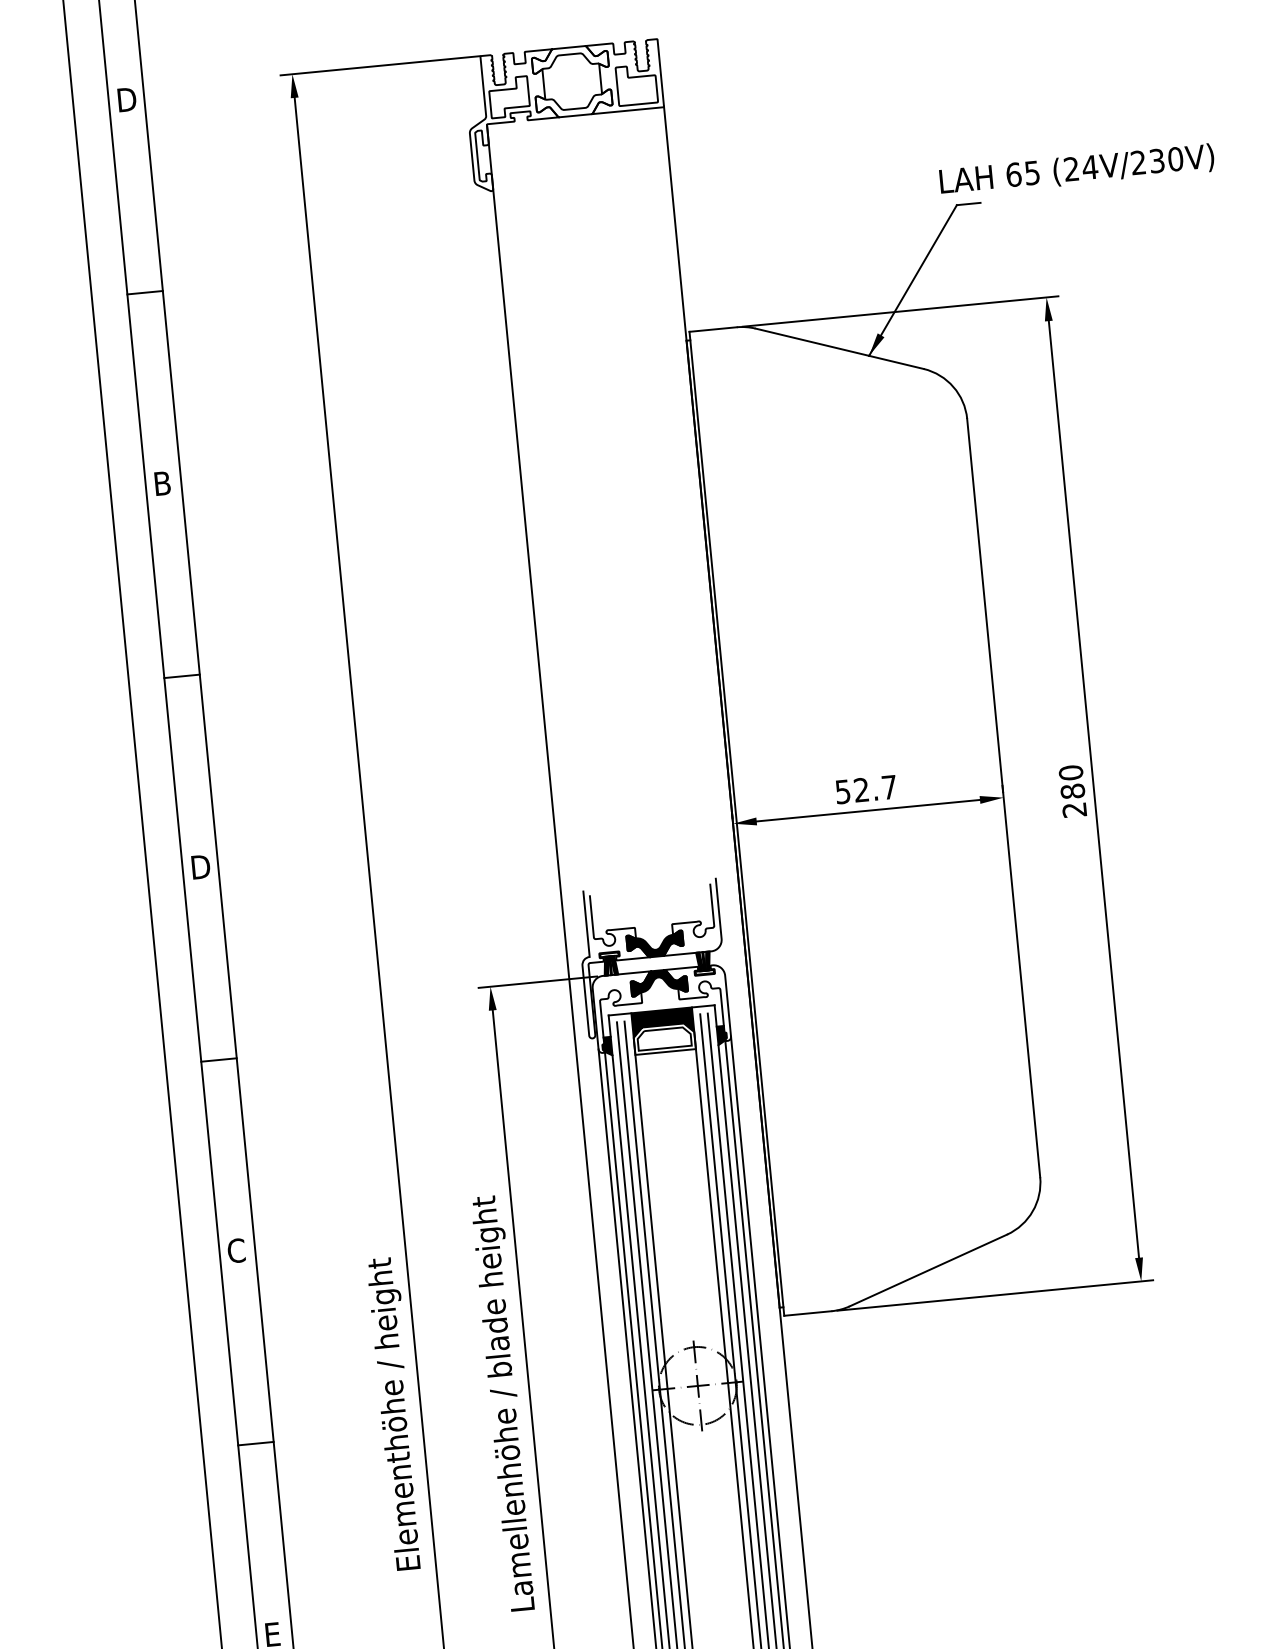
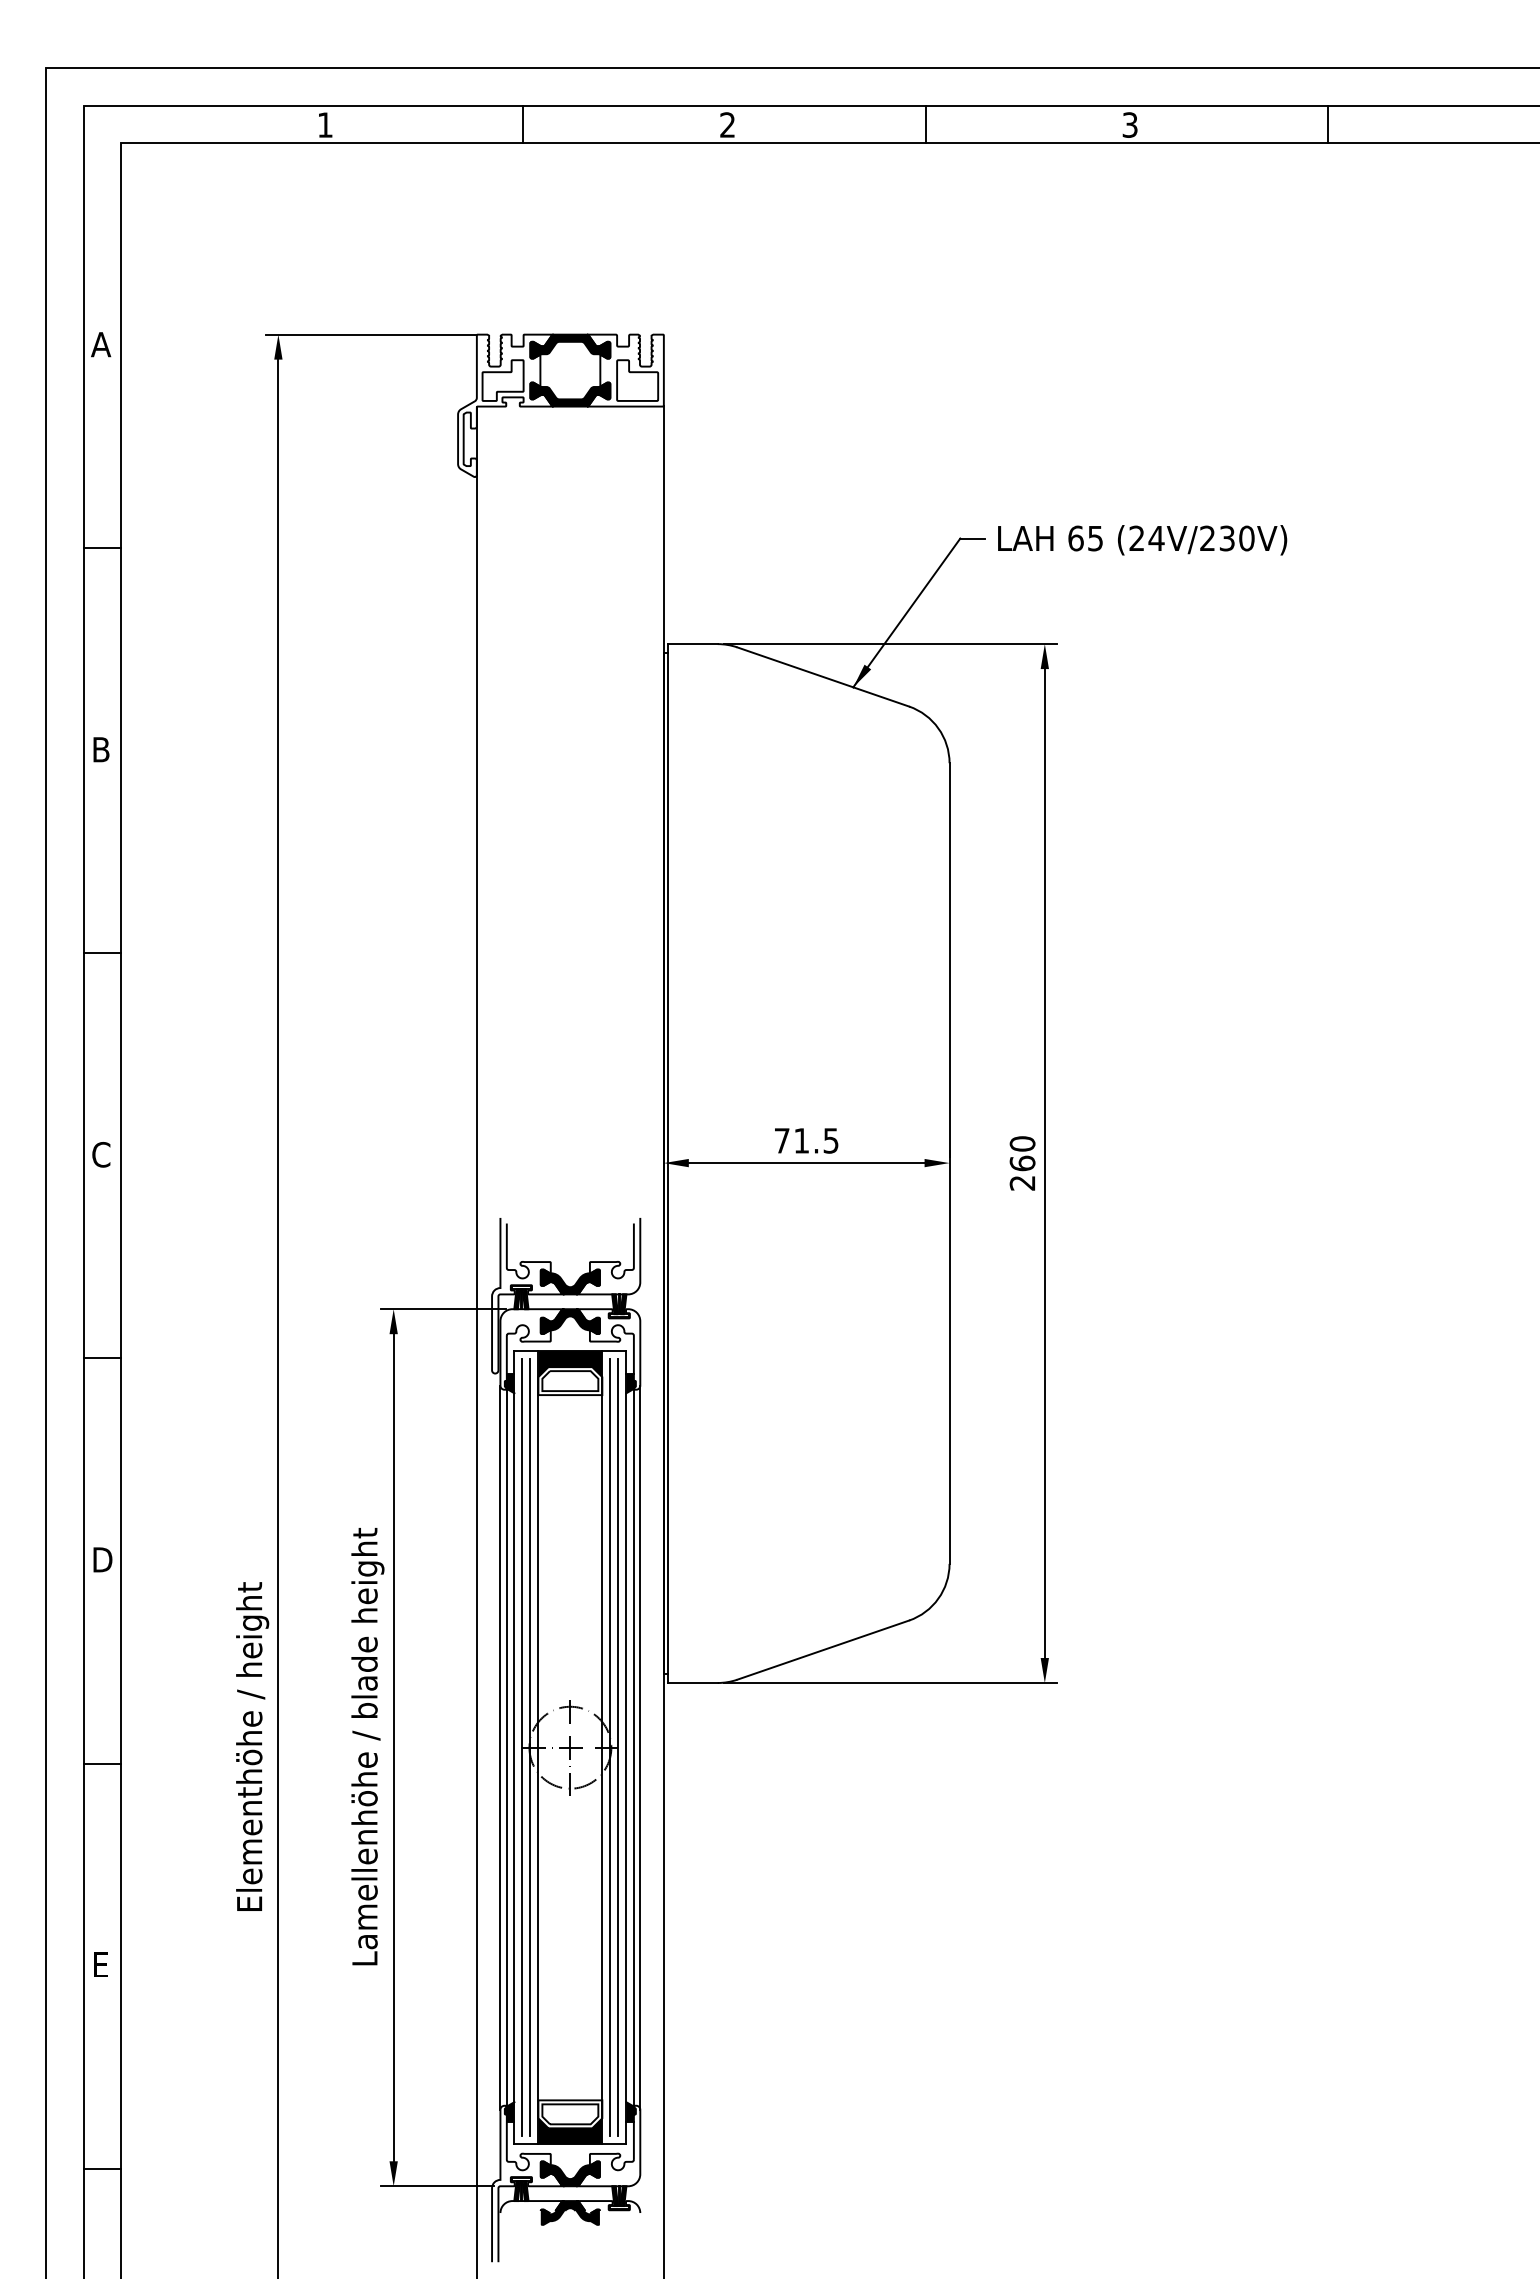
fill: (570, 58) -> (570, 346), added
text: (125, 99) -> (101, 344), D -> A
fill: (574, 104) -> (570, 394), added
text: (1077, 170) -> (1142, 540), moved
text: (866, 789) -> (806, 1140), 52.7 -> 71.5
text: (1072, 791) -> (1022, 1163), 280 -> 260
text: (200, 866) -> (102, 1154), D -> C
text: (237, 1250) -> (102, 1559), C -> D

